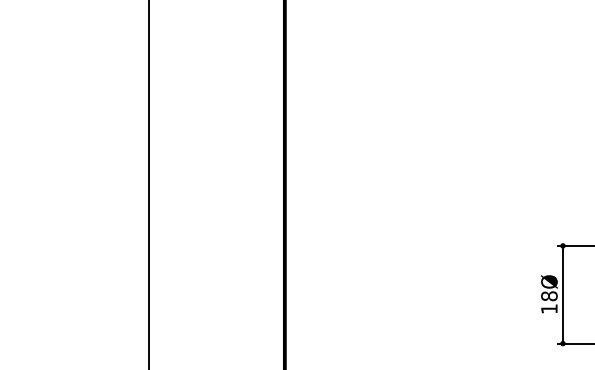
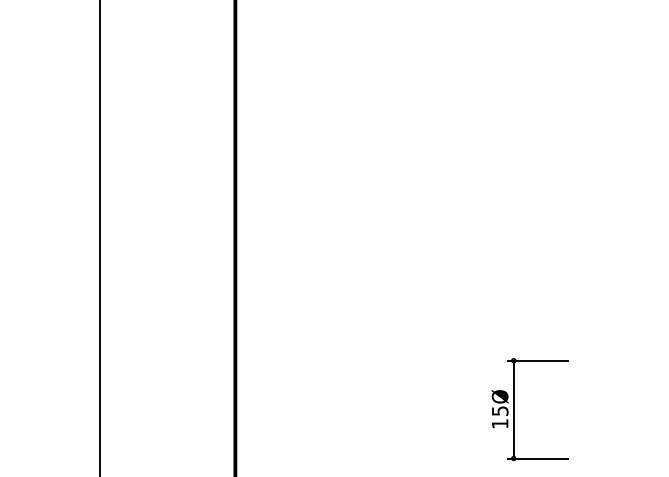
text: (548, 296) -> (499, 411), 18Ø -> 15Ø

